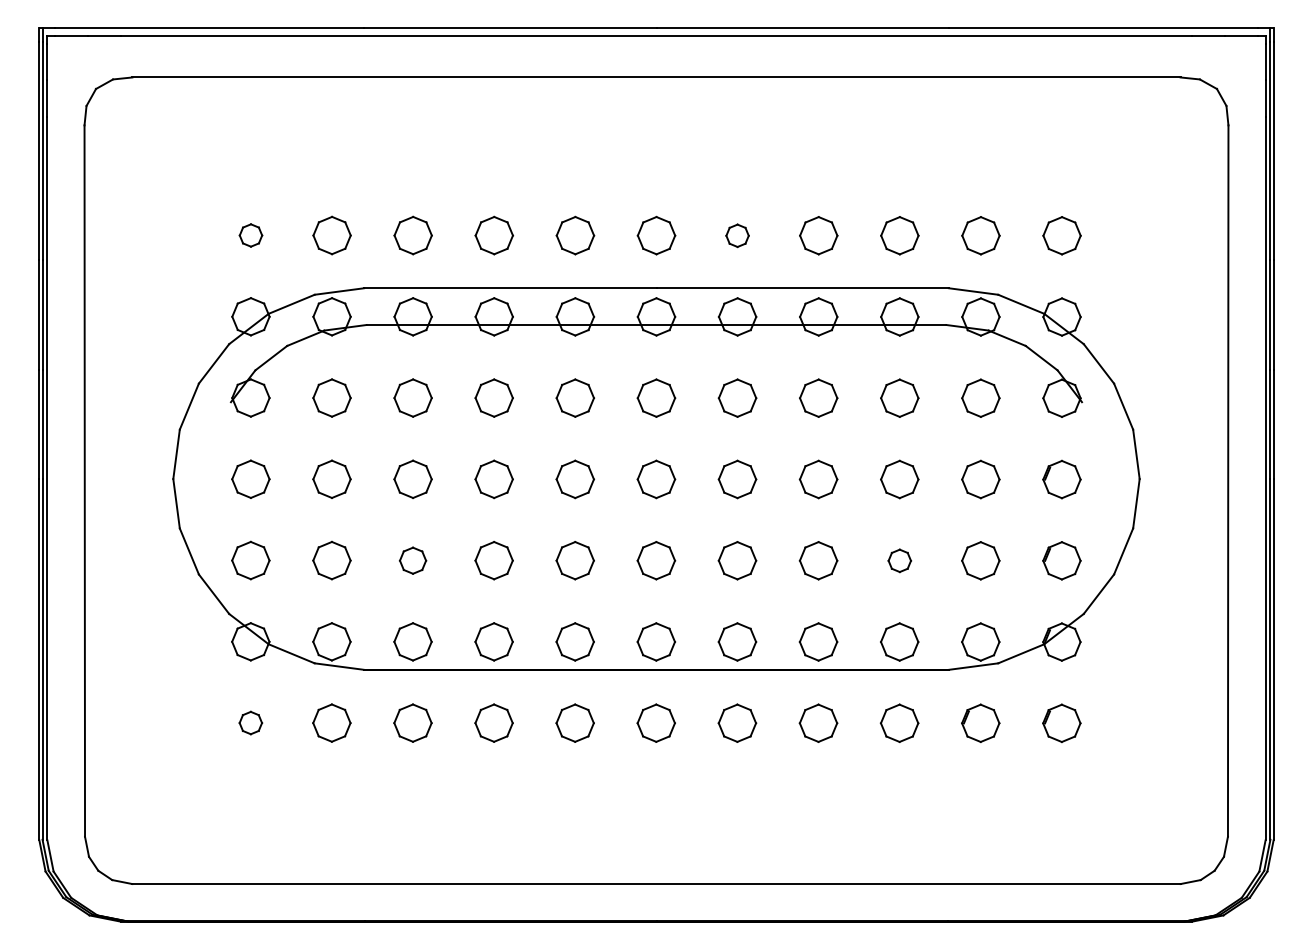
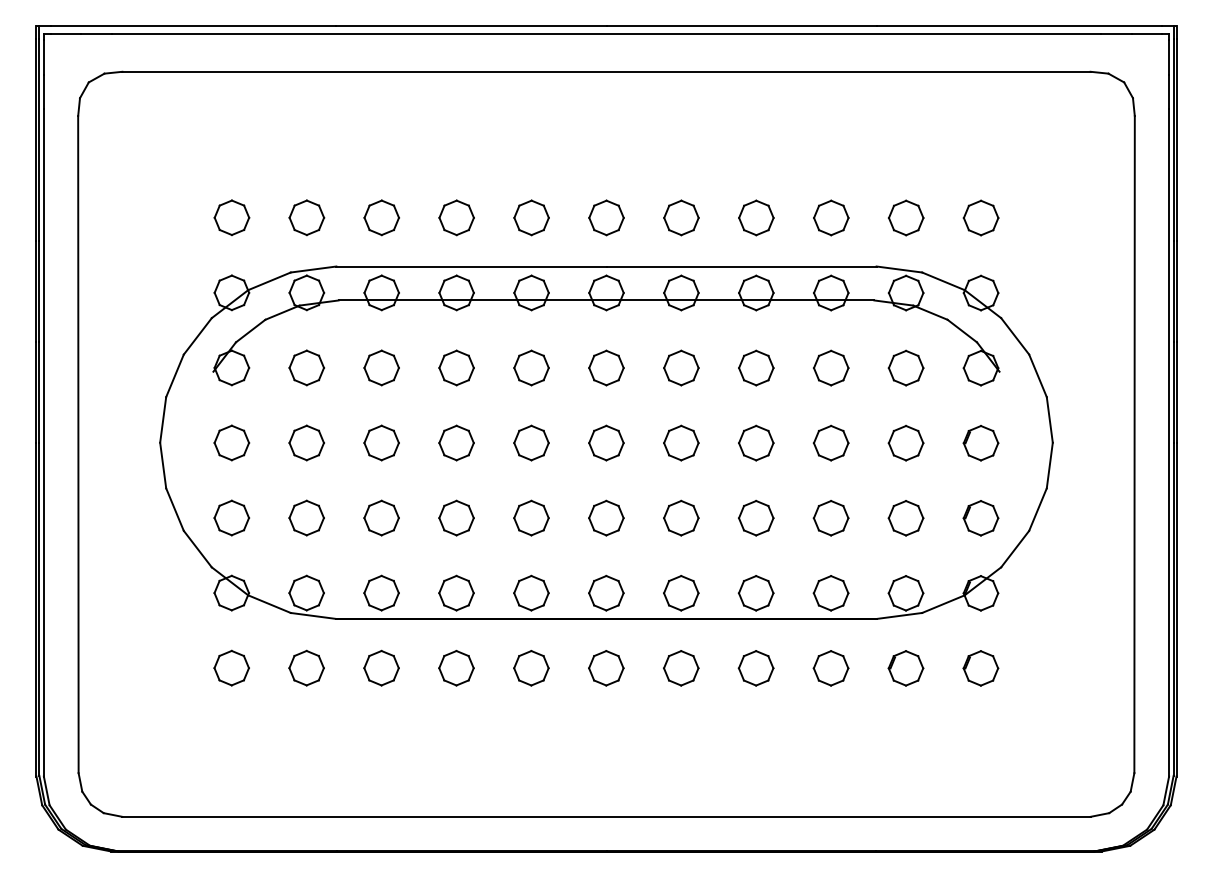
part: (250, 235) -> (231, 217), size x1.67
part: (737, 235) -> (681, 217), size x1.67
part: (412, 560) -> (381, 517), size x1.43
part: (899, 560) -> (830, 517), size x1.67
part: (250, 722) -> (231, 667), size x1.67

